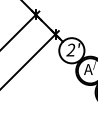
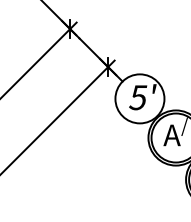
text: (70, 49) -> (137, 96), 2' -> 5'

